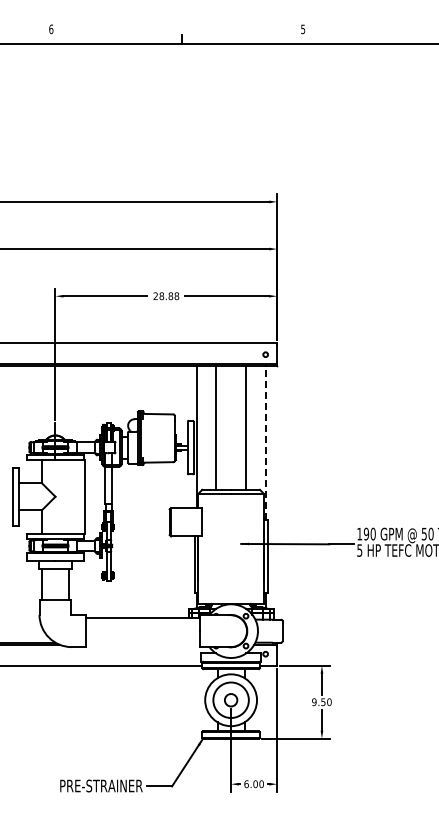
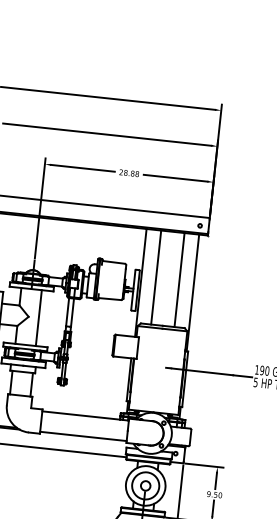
line: (265, 443) -> (192, 293), dashed -> solid
line: (84, 496) -> (38, 317), moved
line: (143, 644) -> (83, 436), added

